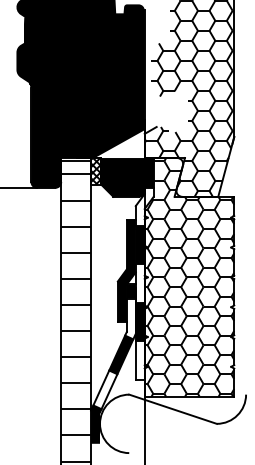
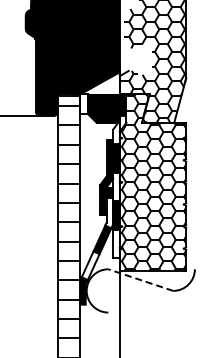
hatch: (95, 170) -> (83, 103), removed
line: (172, 408) -> (140, 279), solid -> dashed

